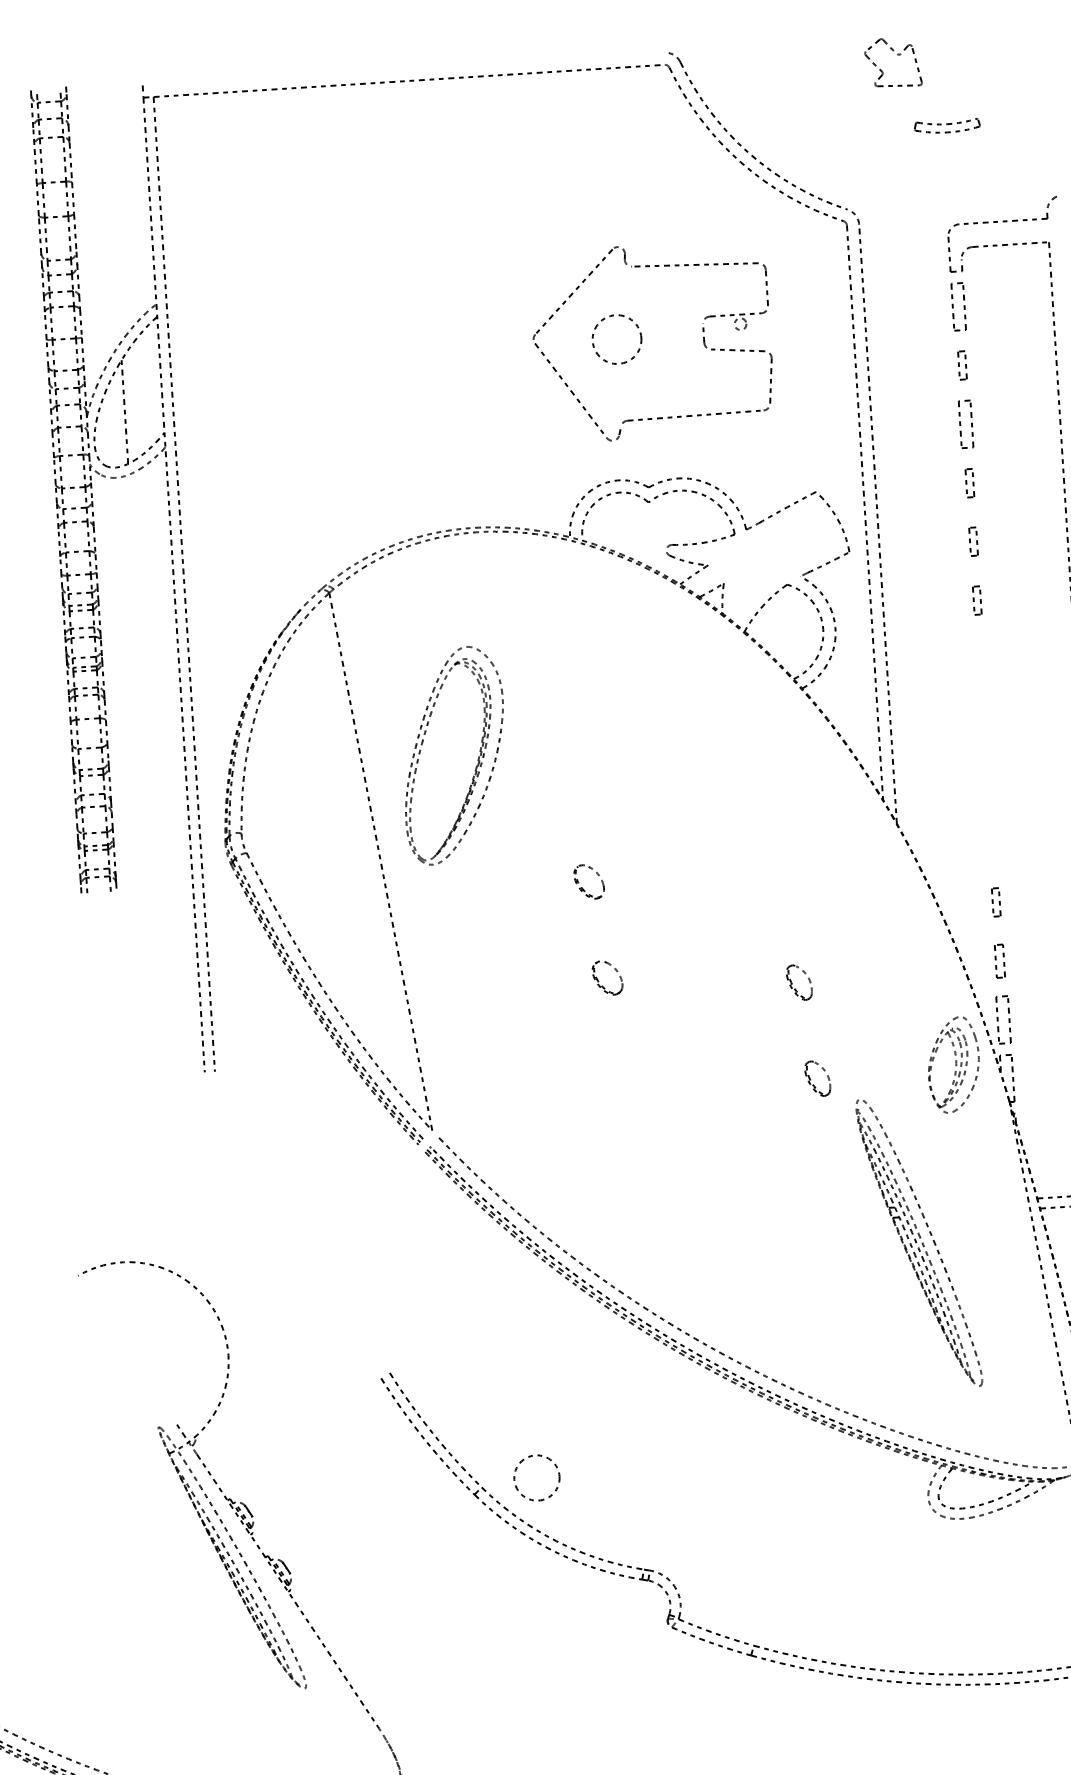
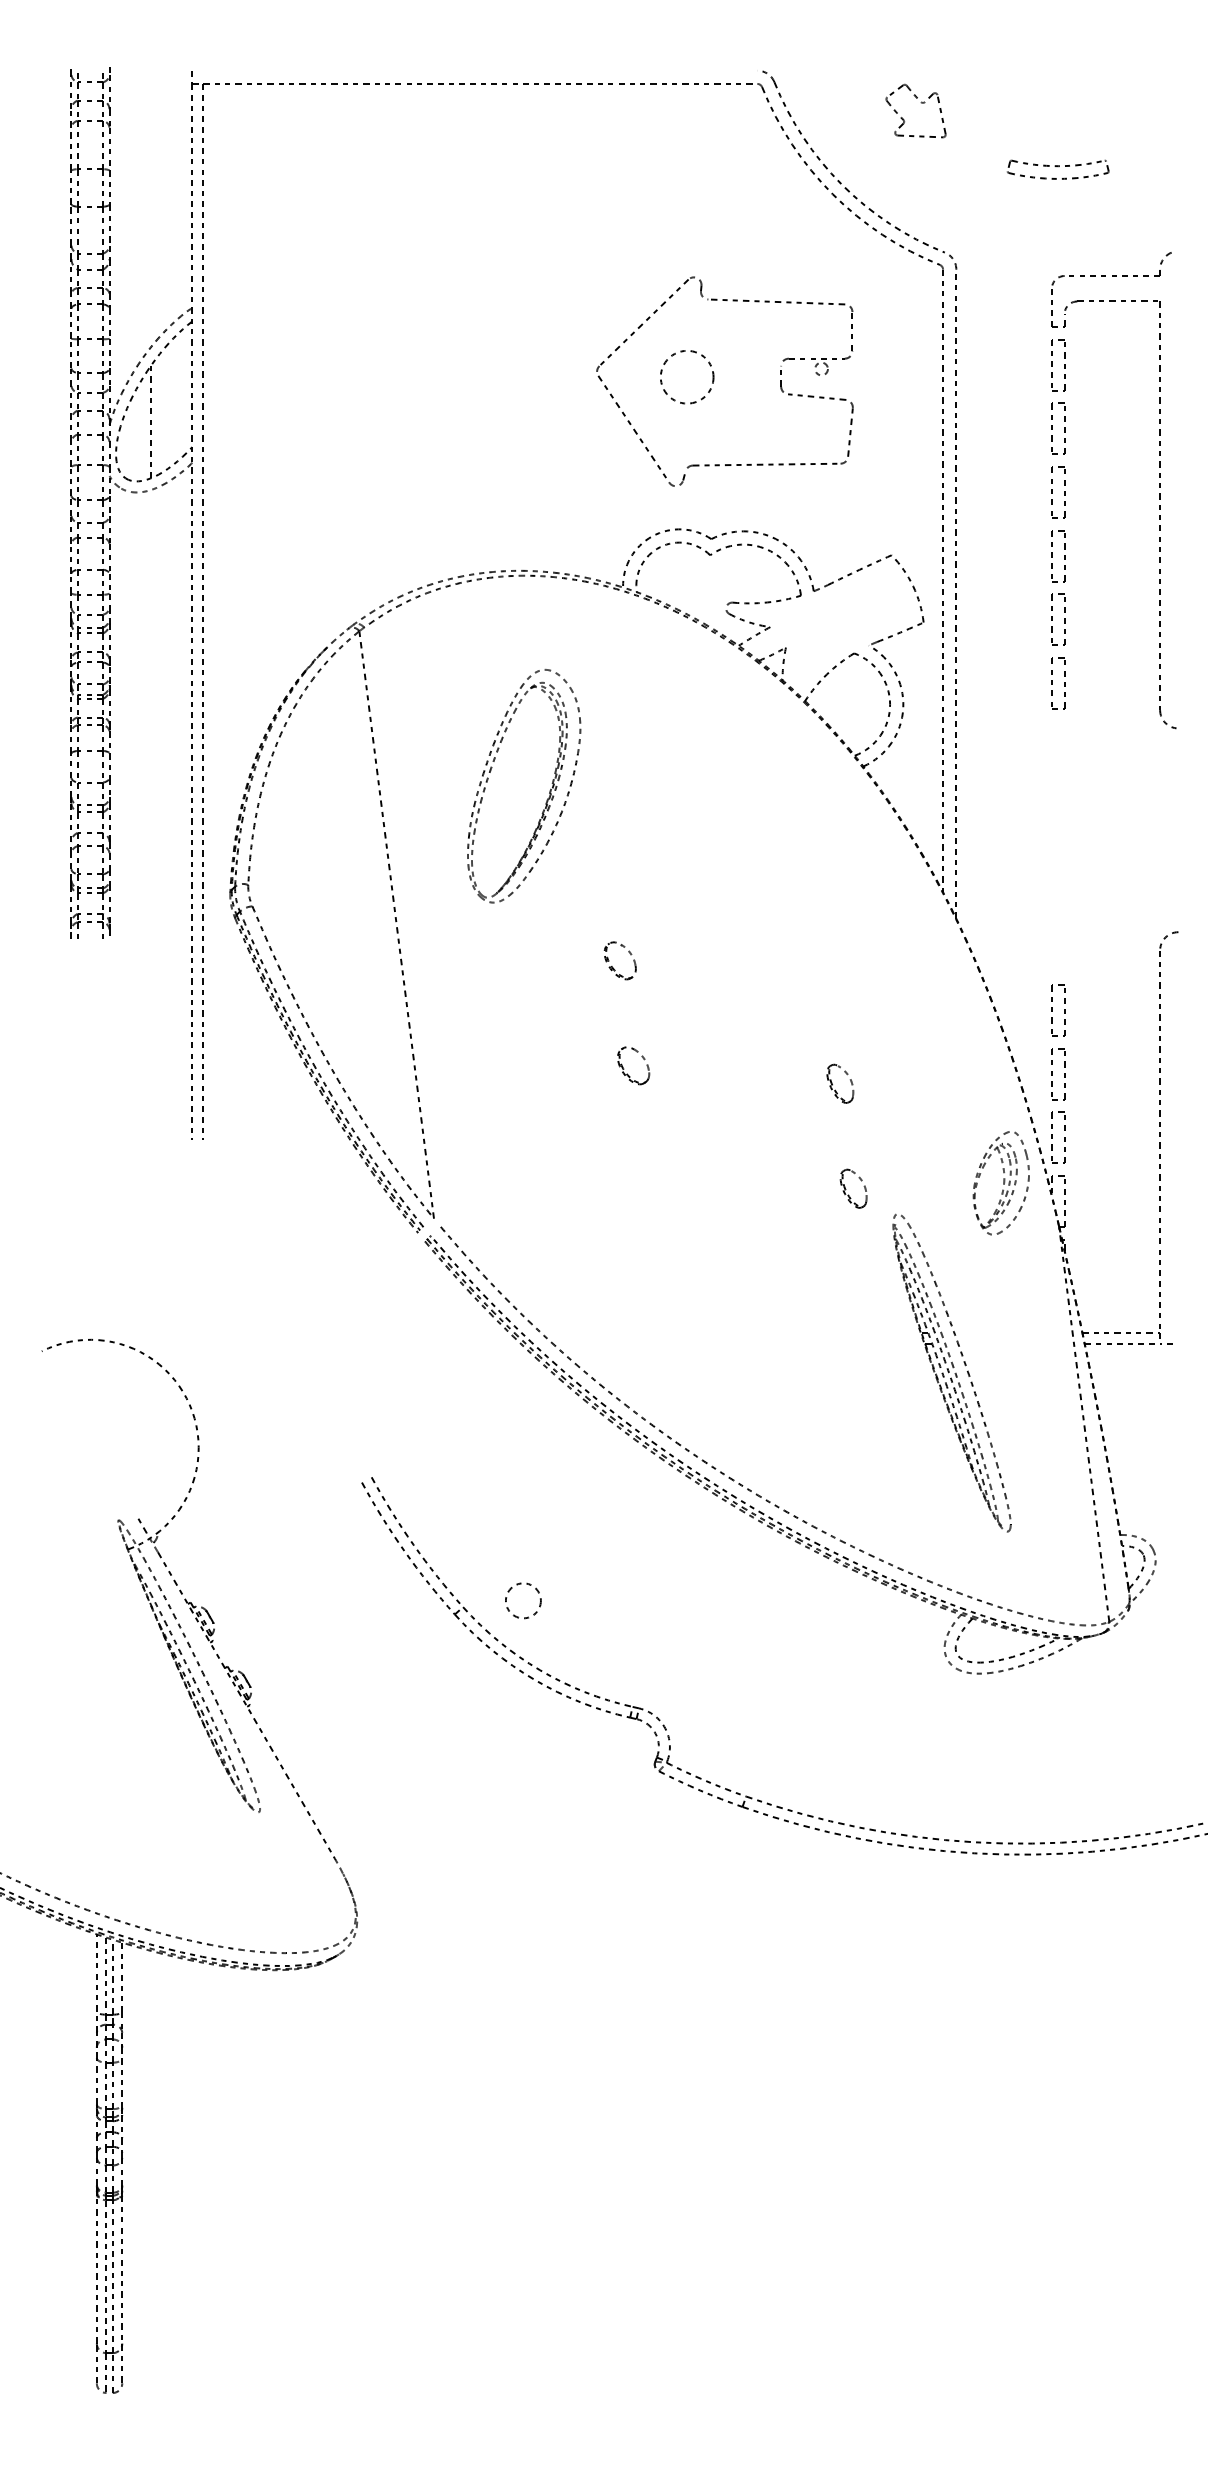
part: (897, 55) -> (921, 103), moved
part: (946, 126) -> (1057, 169), size x1.43
part: (962, 365) -> (1058, 428), size x1.67
part: (970, 483) -> (1058, 556), size x1.67
part: (973, 541) -> (1058, 619), size x1.67
part: (977, 600) -> (1058, 683), size x1.67
part: (477, 758) -> (549, 790), moved
part: (996, 902) -> (1058, 1010), size x1.67
part: (1000, 961) -> (1058, 1074), size x1.43
circle: (537, 1477) -> (523, 1600), size x0.71

